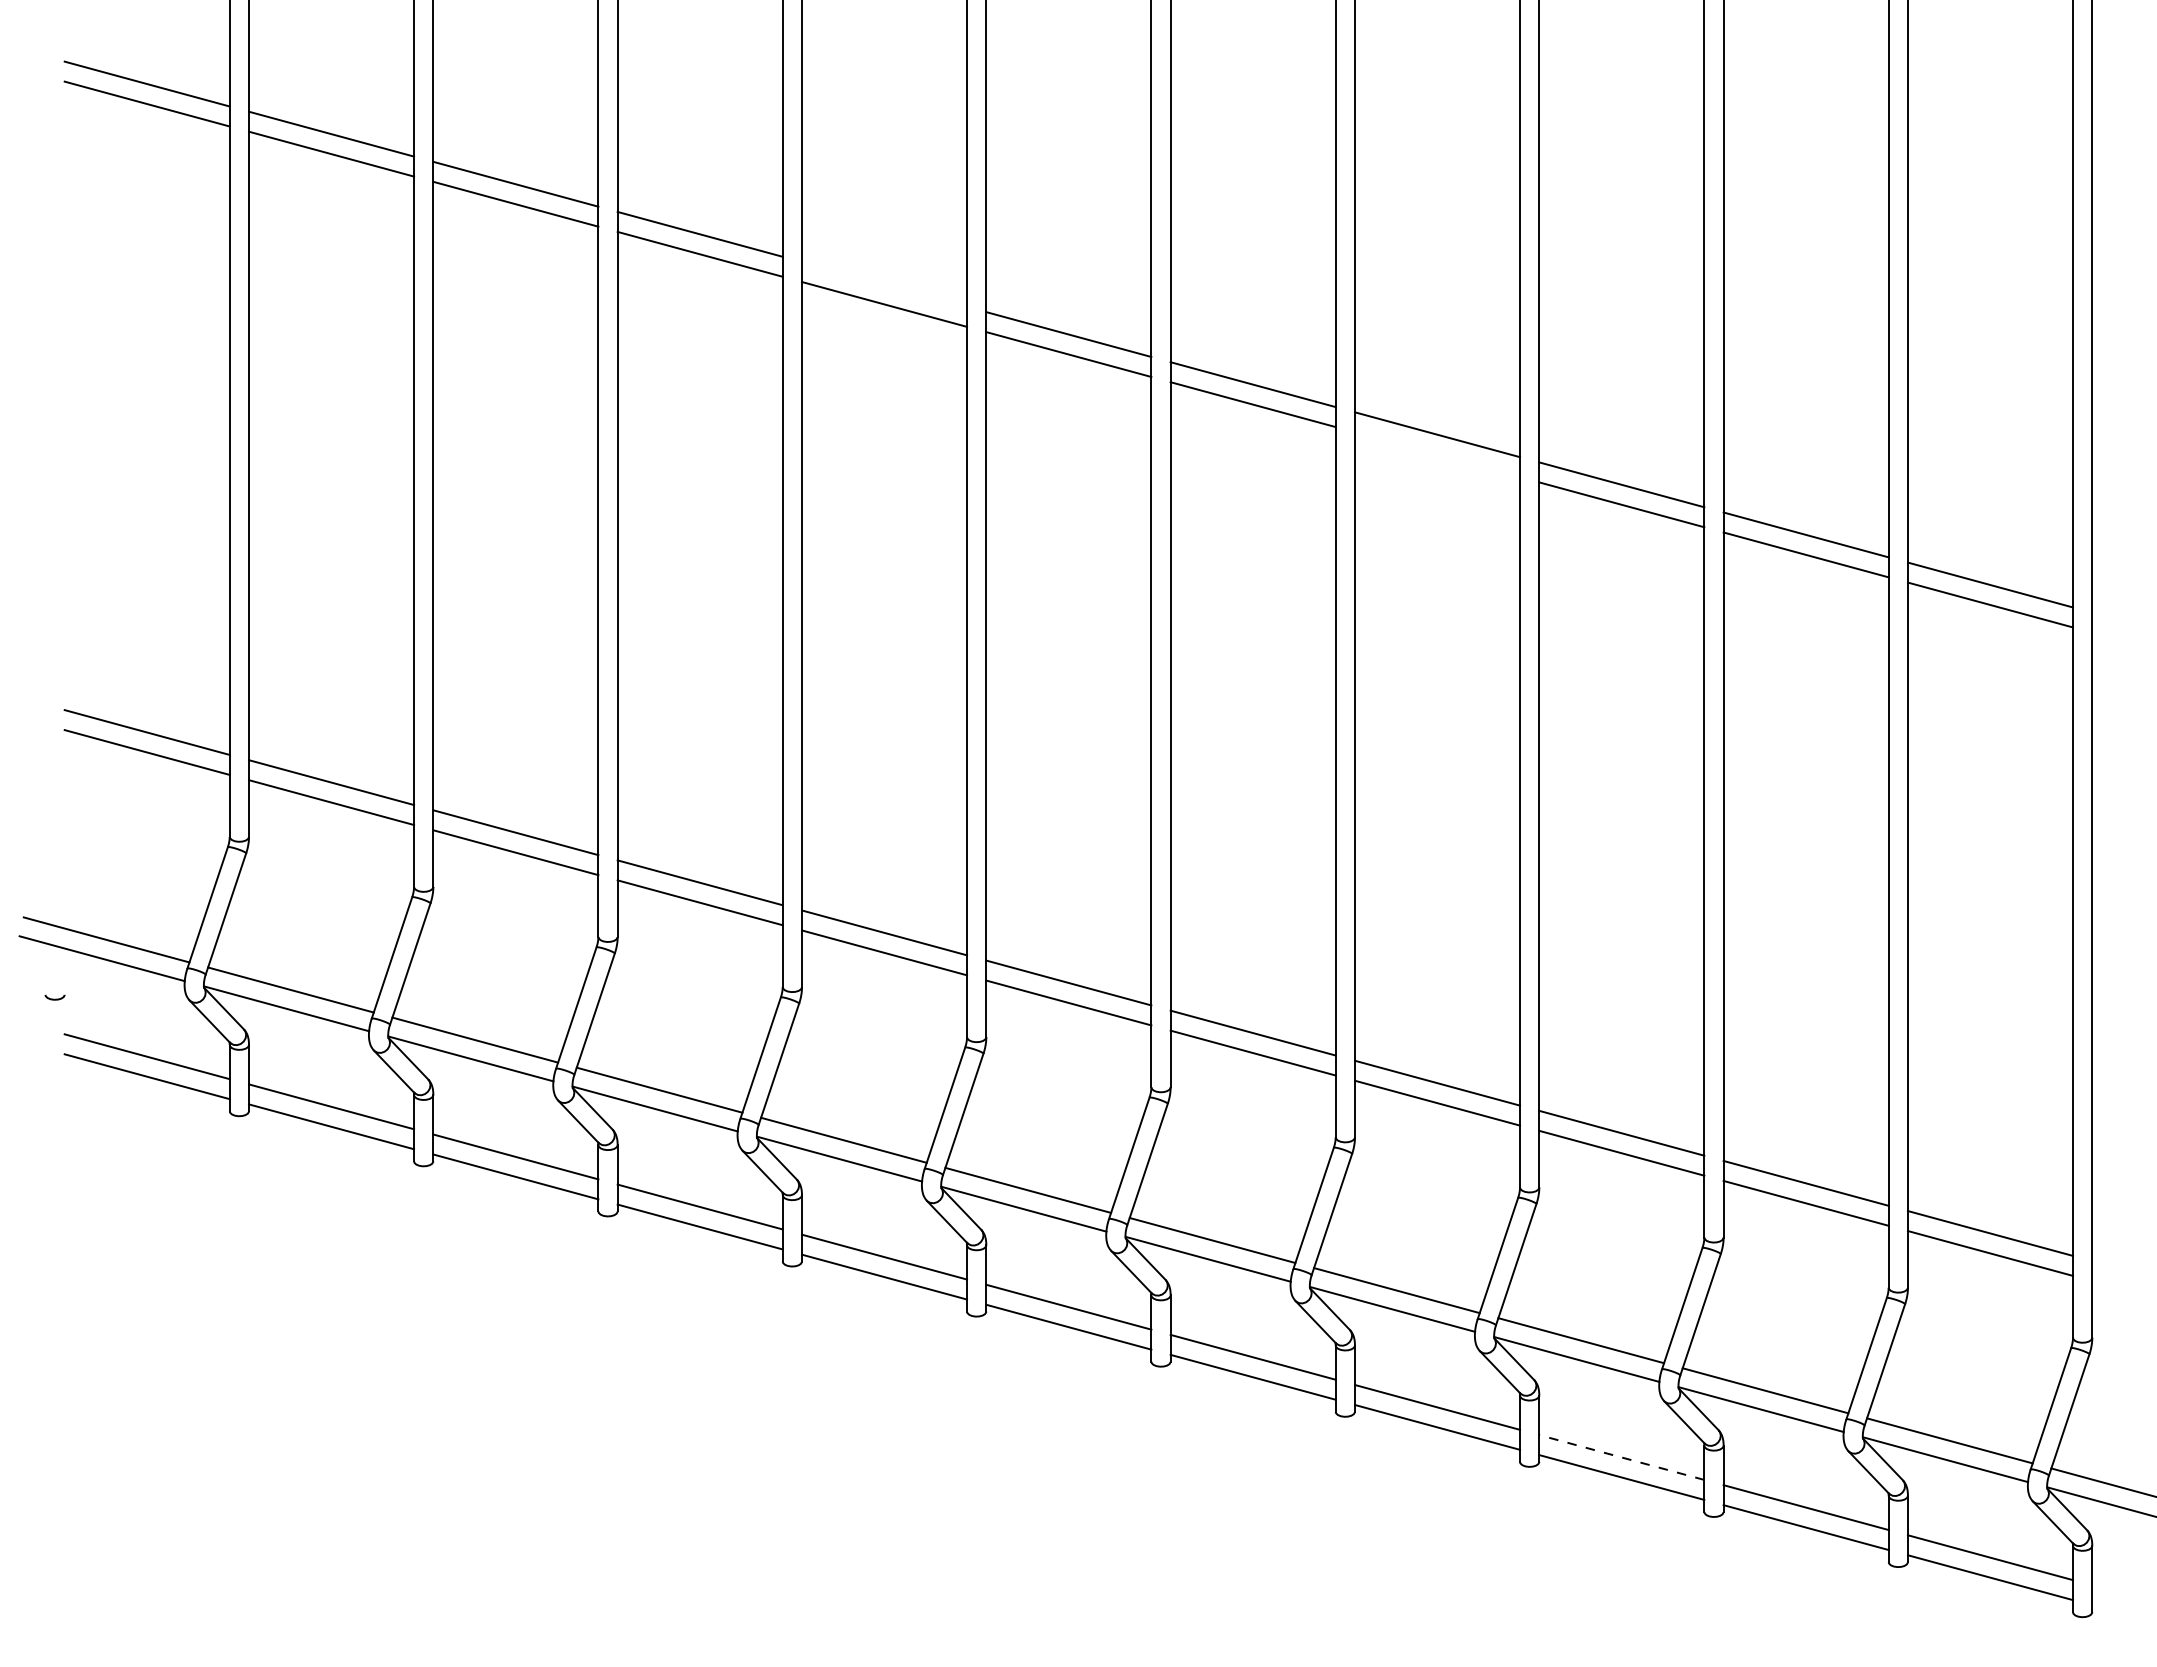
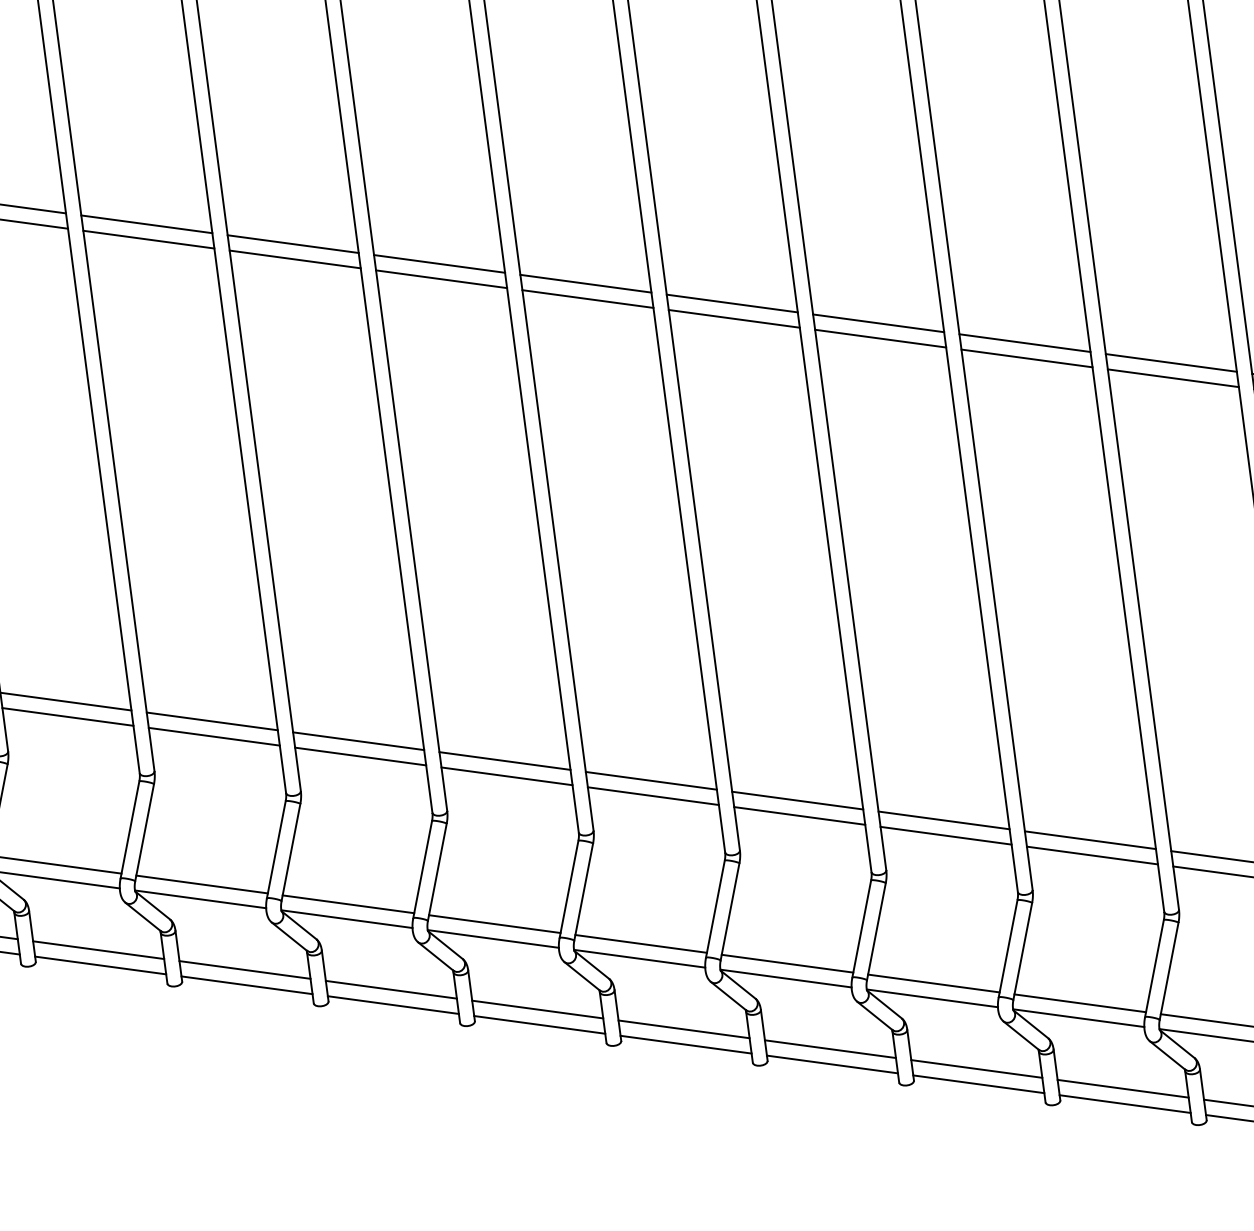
line: (884, 284) -> (439, 263), added
line: (1437, 454) -> (880, 338), added
line: (1621, 1457) -> (1122, 1088), dashed -> solid

